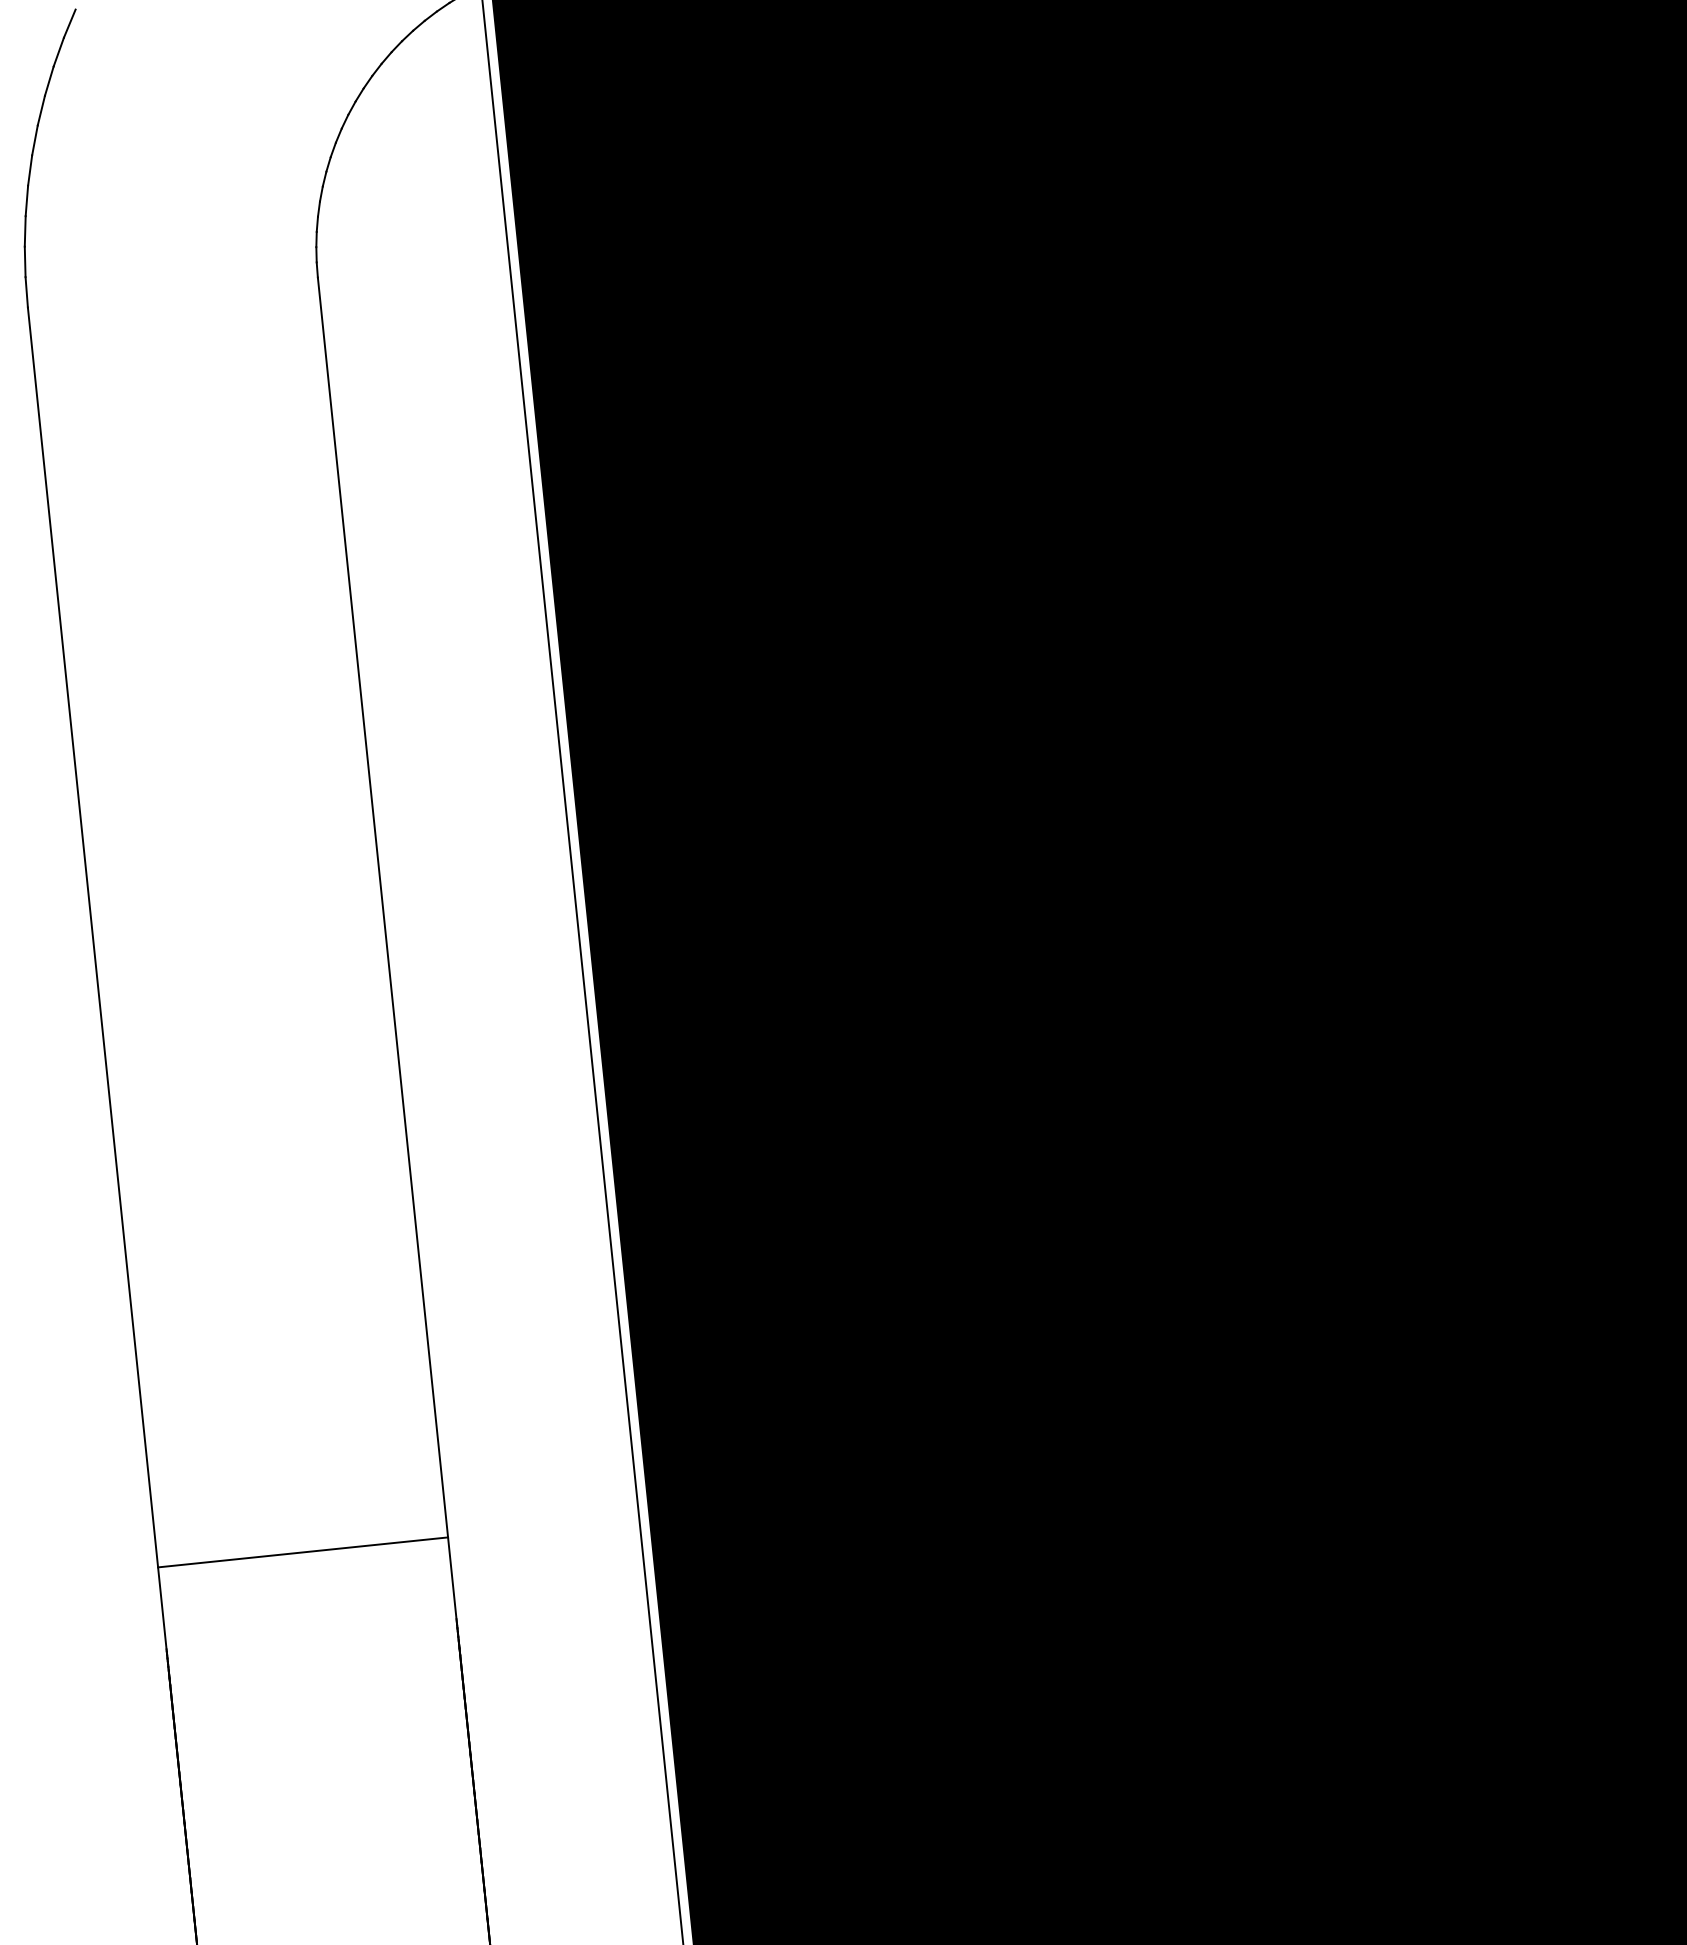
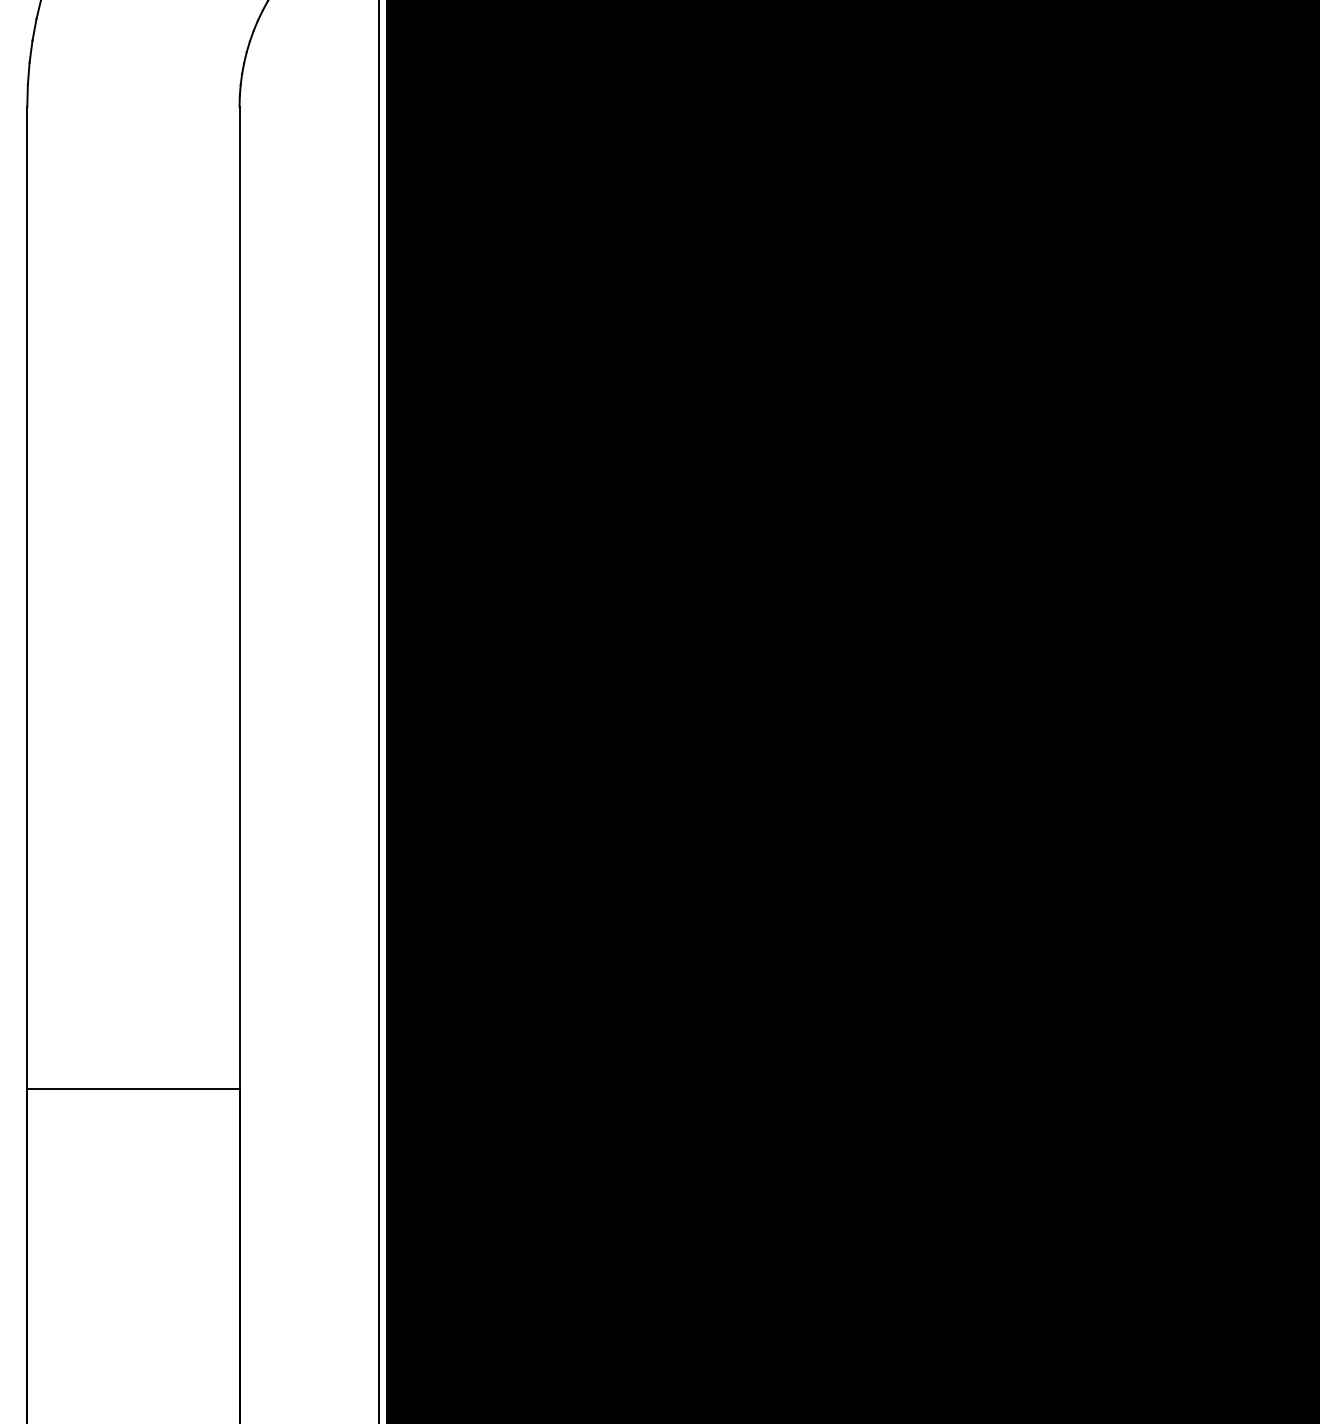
line: (303, 1552) -> (133, 1089), moved

